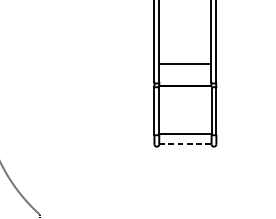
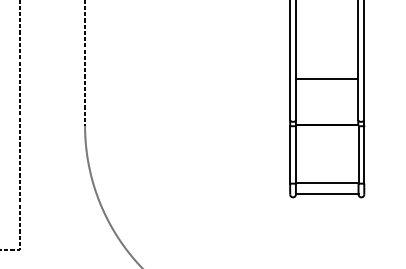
line: (184, 64) -> (326, 79), moved
line: (185, 143) -> (327, 193), dashed -> solid

